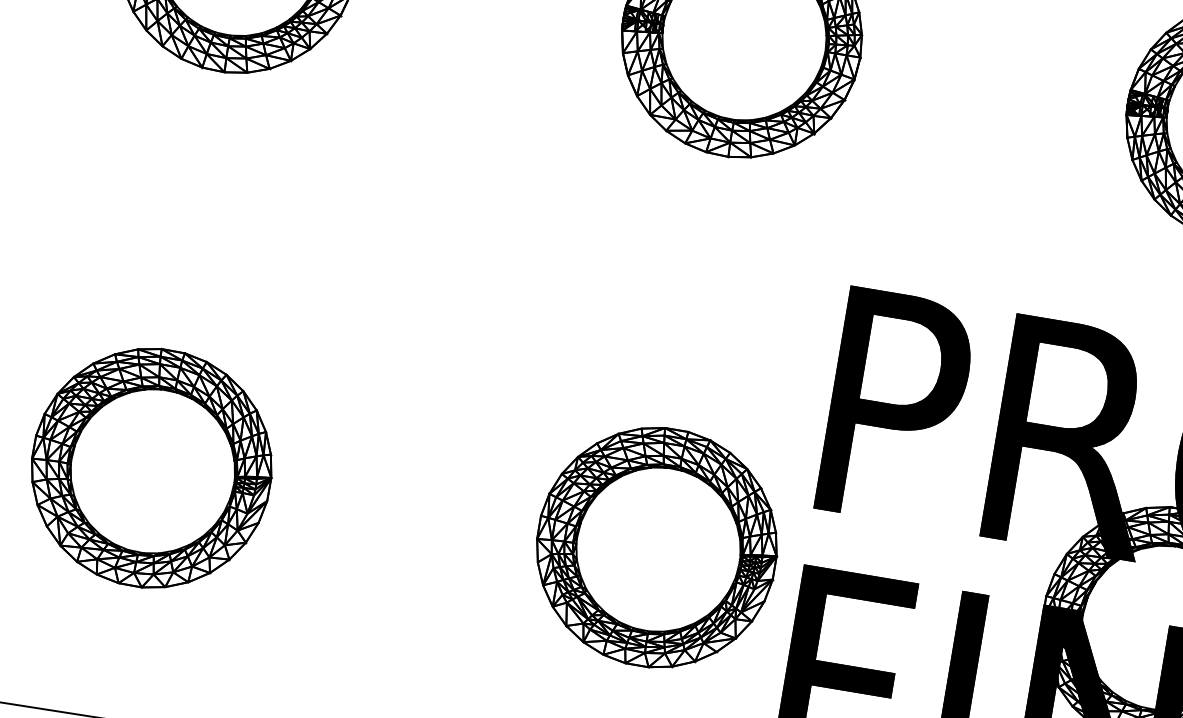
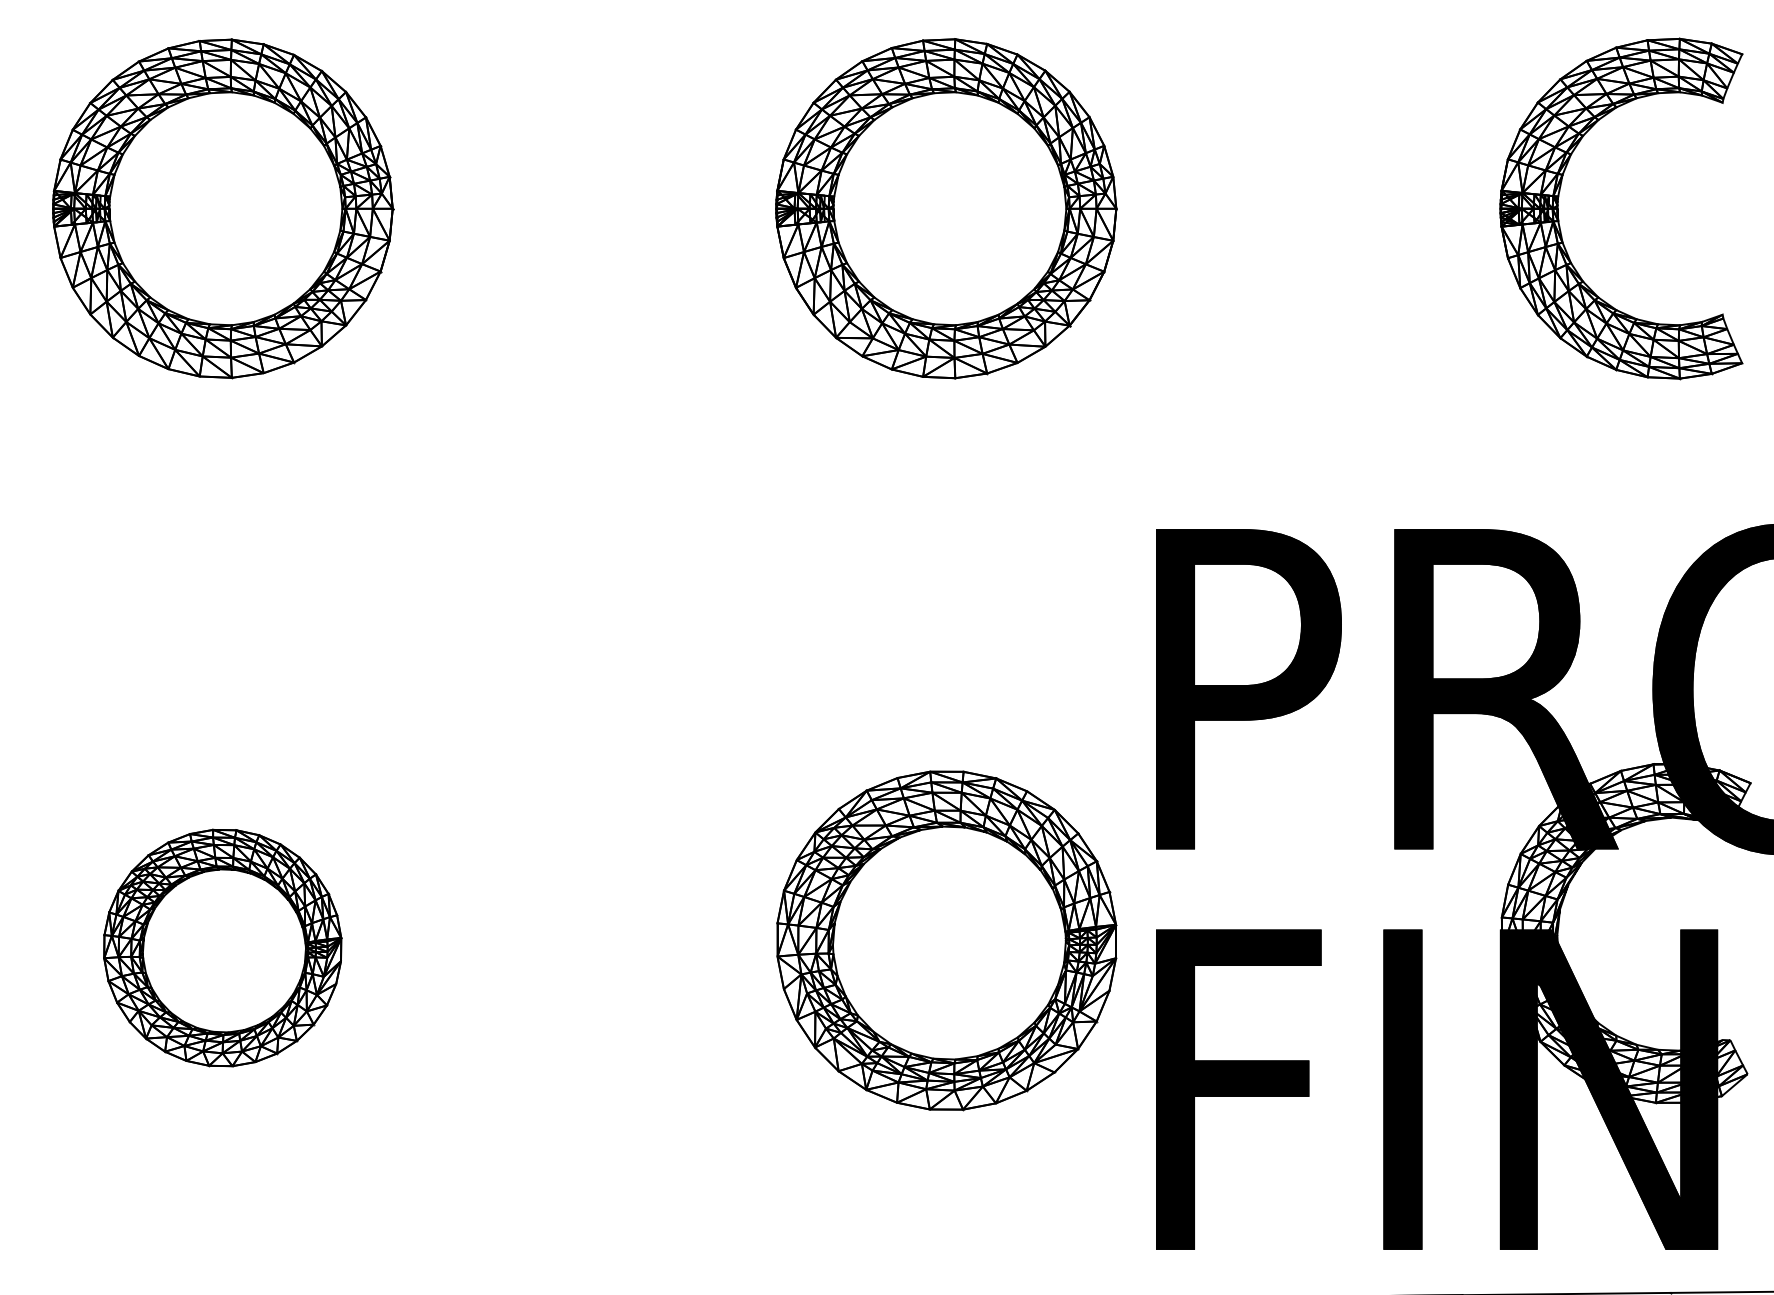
part: (151, 468) -> (222, 948), size x0.7

